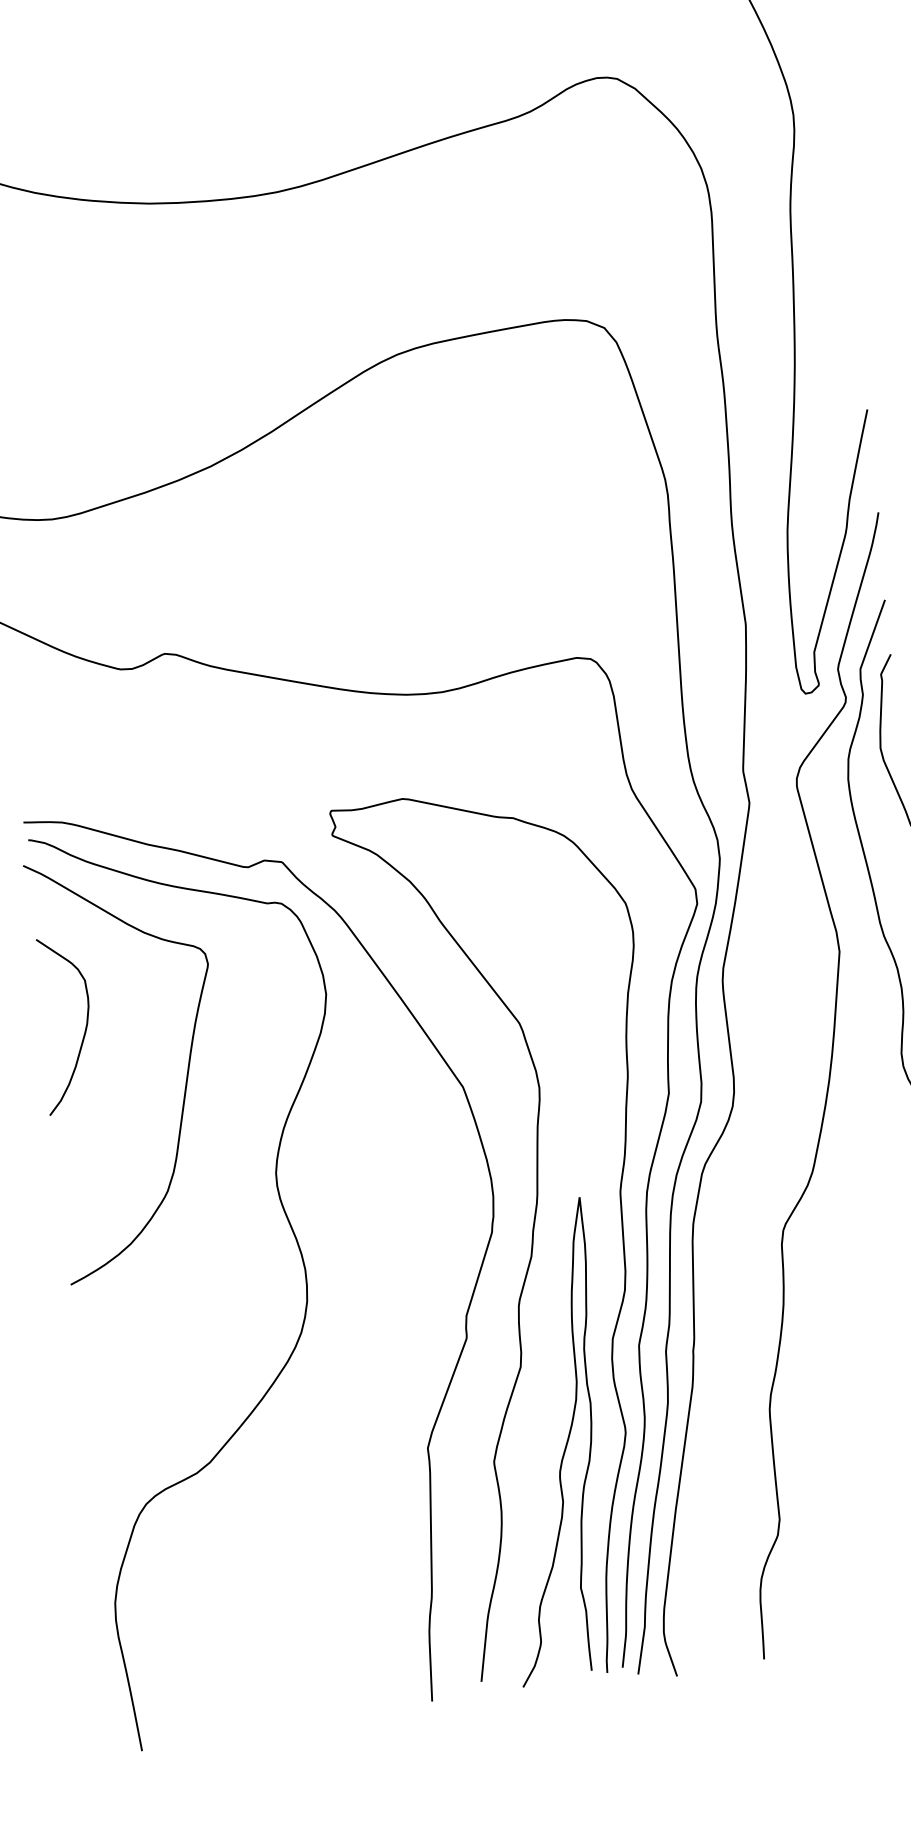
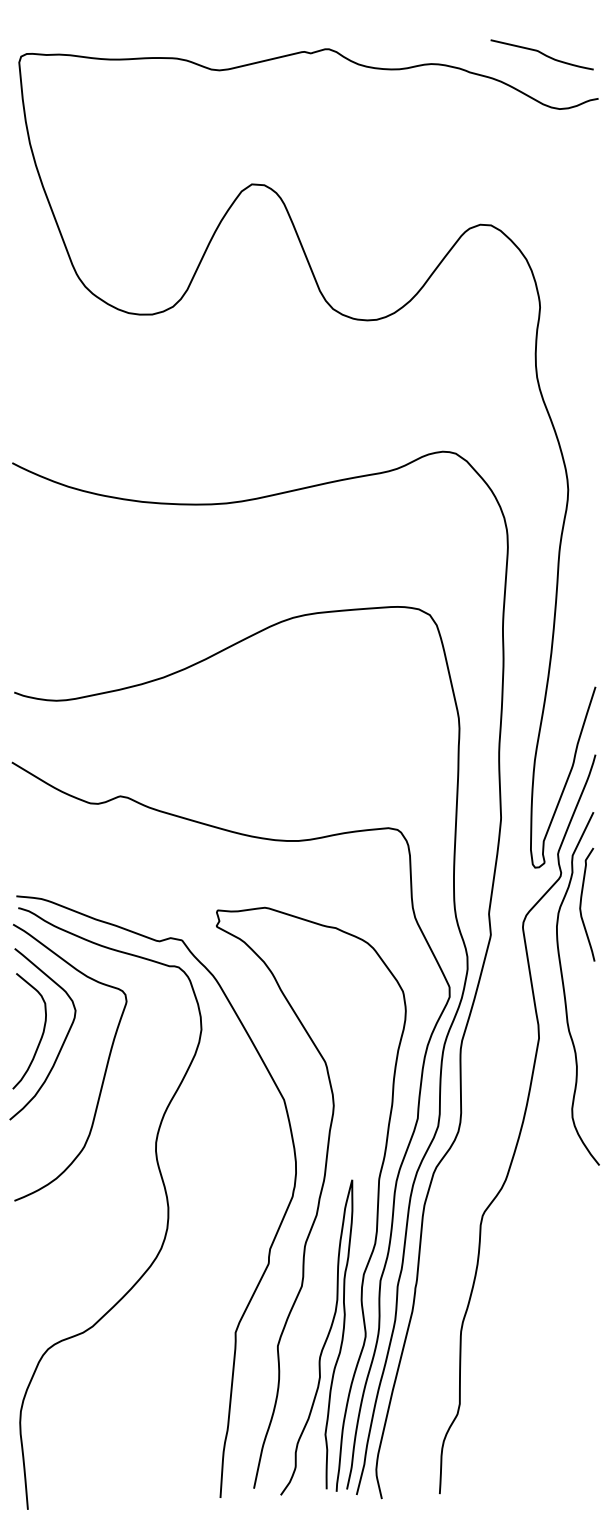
curve: (118, 1033) -> (63, 1040), added

